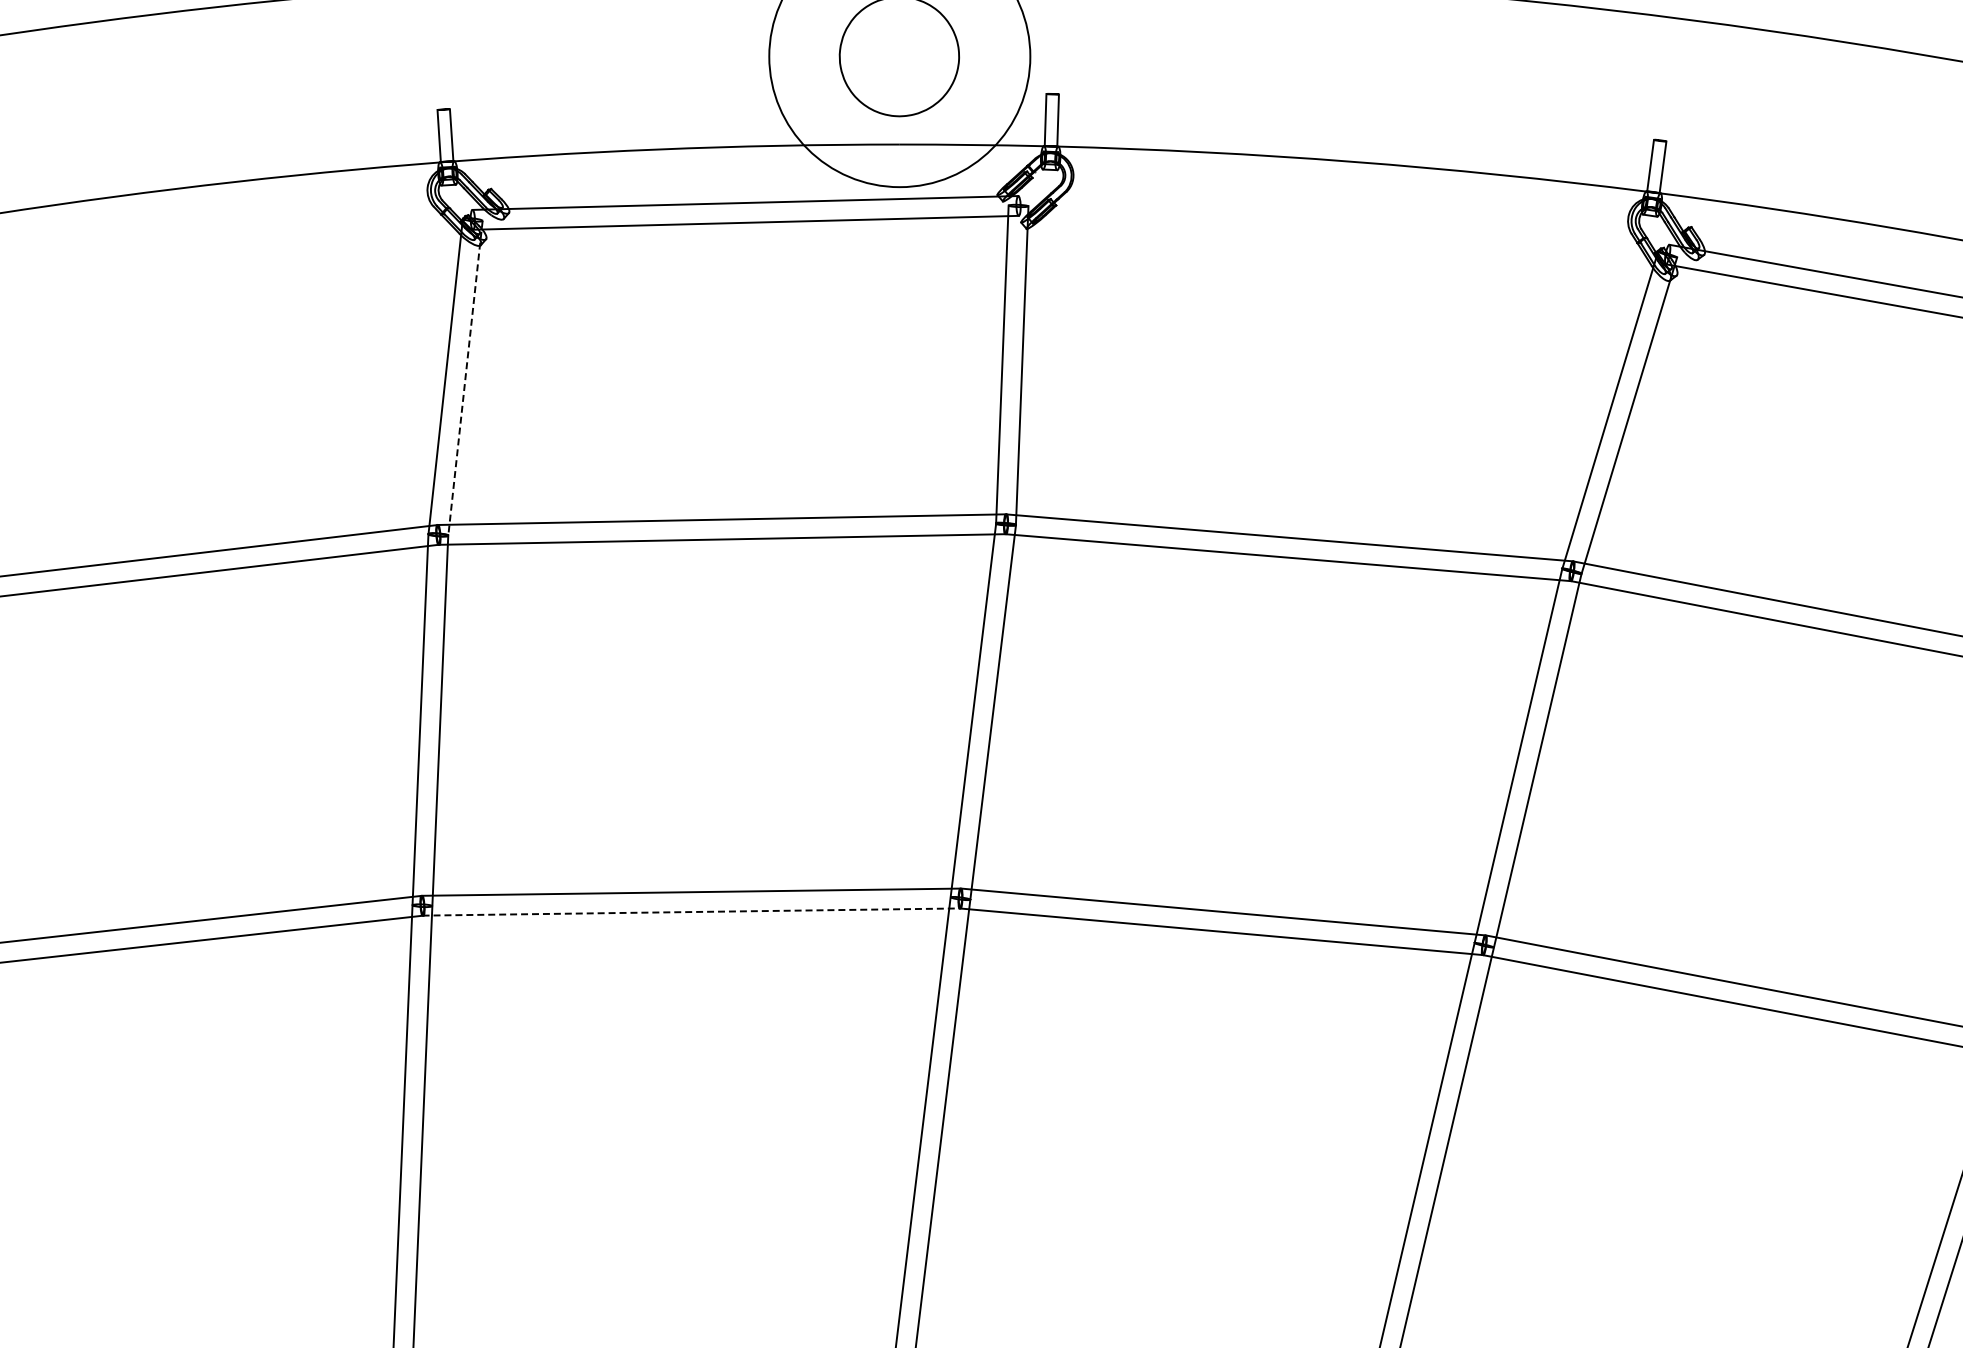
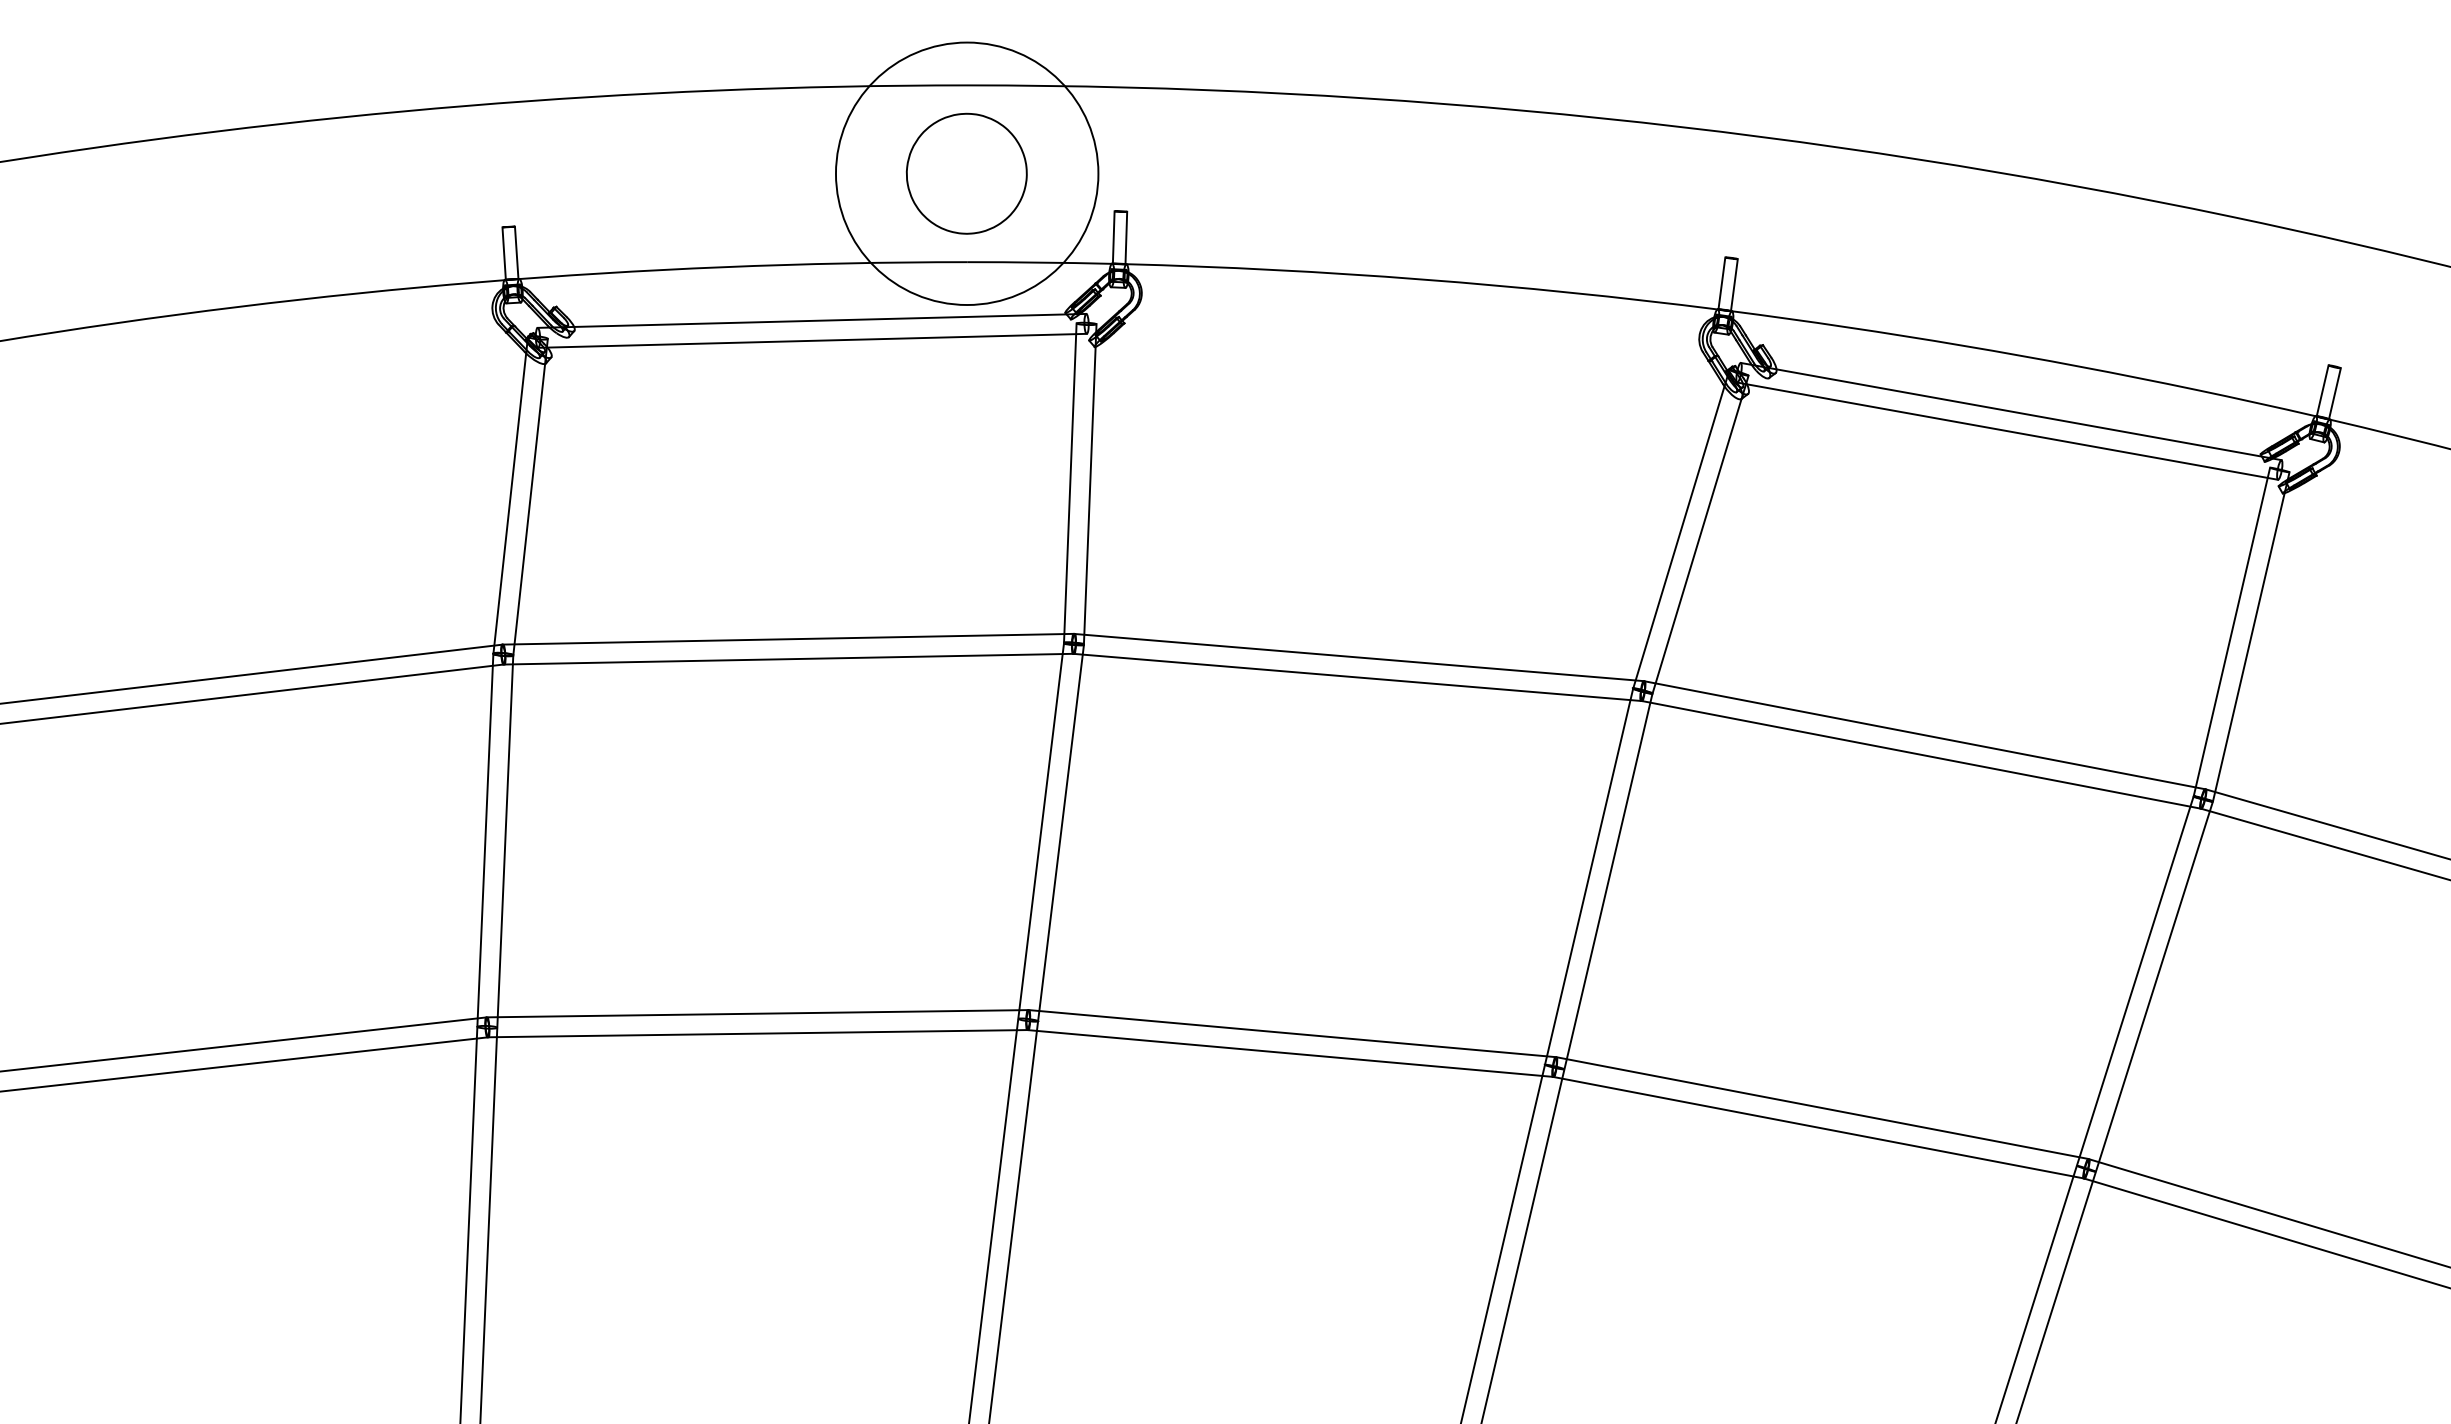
line: (465, 378) -> (530, 497), dashed -> solid
line: (692, 911) -> (758, 1033), dashed -> solid

